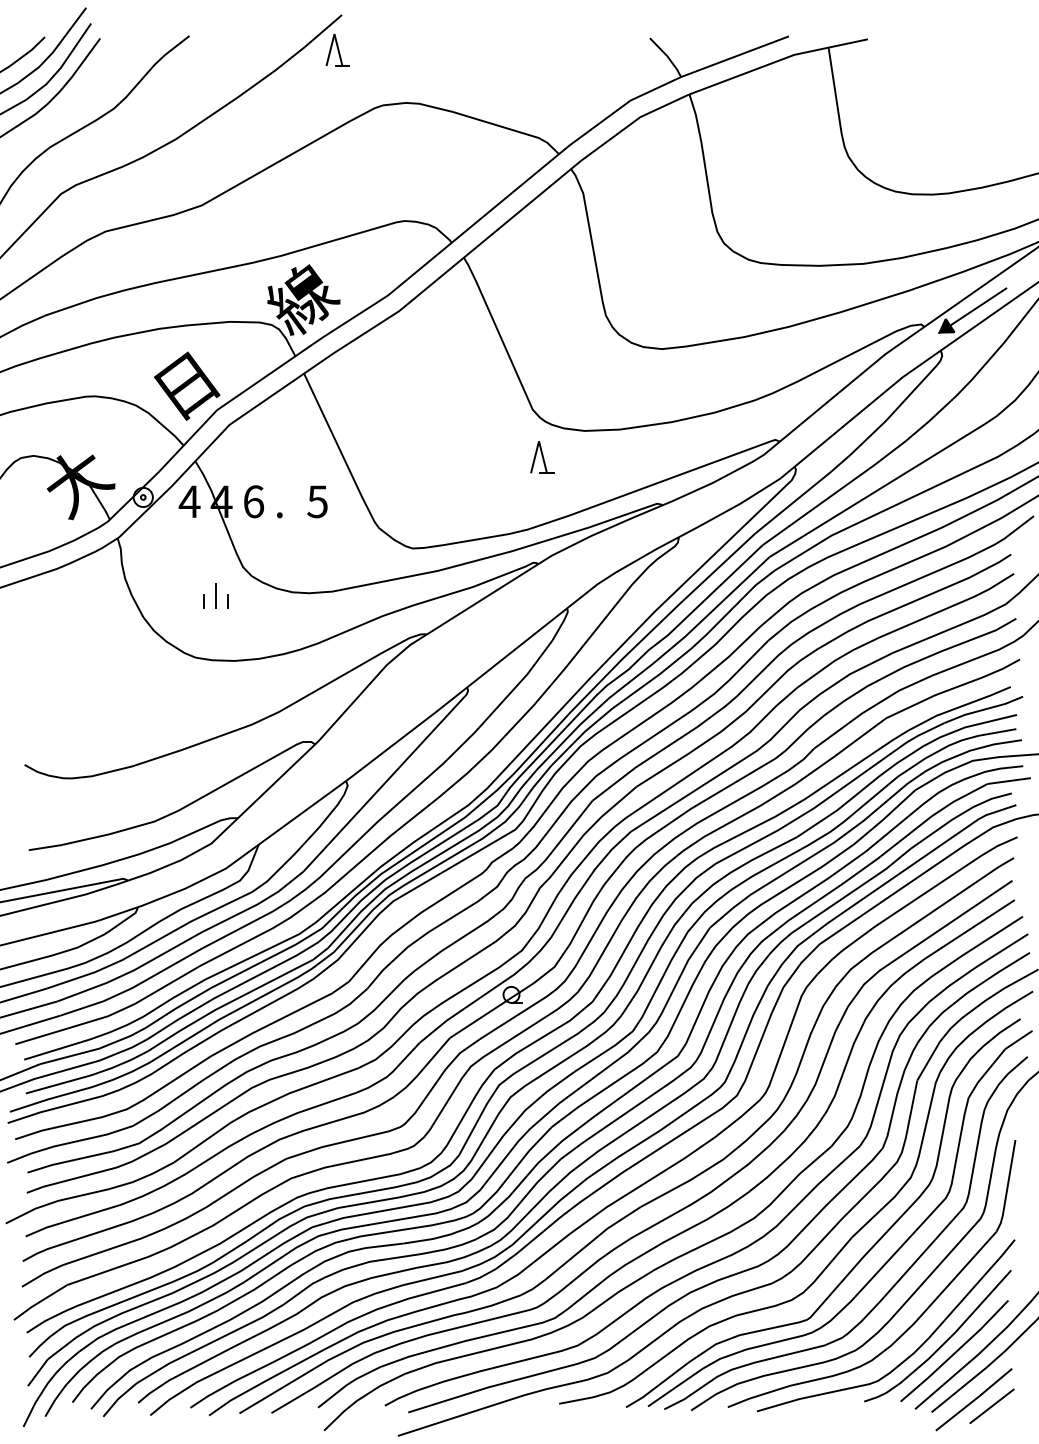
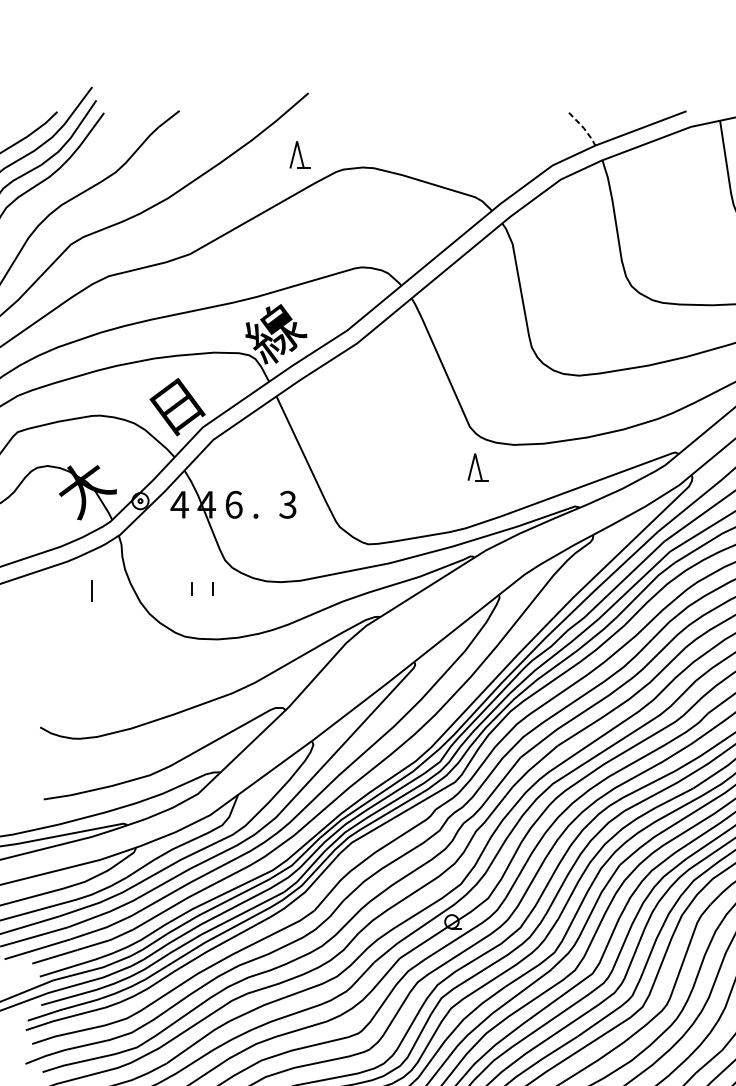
part: (337, 49) -> (299, 154), moved
line: (667, 56) -> (583, 128), solid -> dashed
text: (317, 501) -> (287, 504), 5 -> 3
line: (215, 595) -> (91, 590), moved

